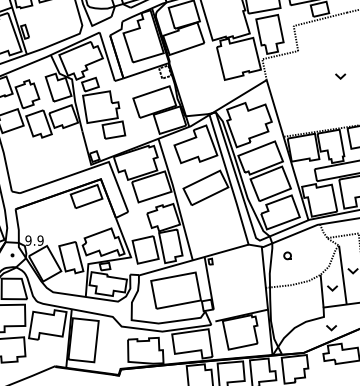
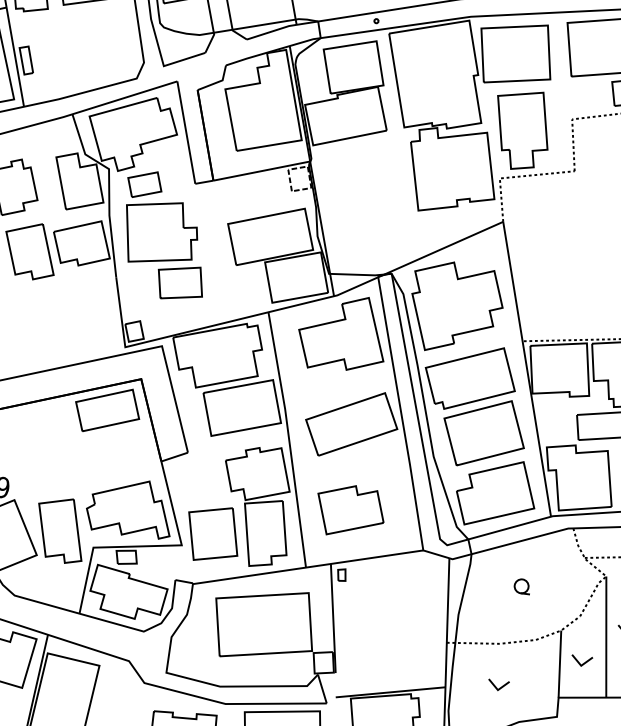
part: (210, 229) -> (350, 509), added
part: (287, 255) -> (521, 585), moved
part: (293, 305) -> (498, 685), added

